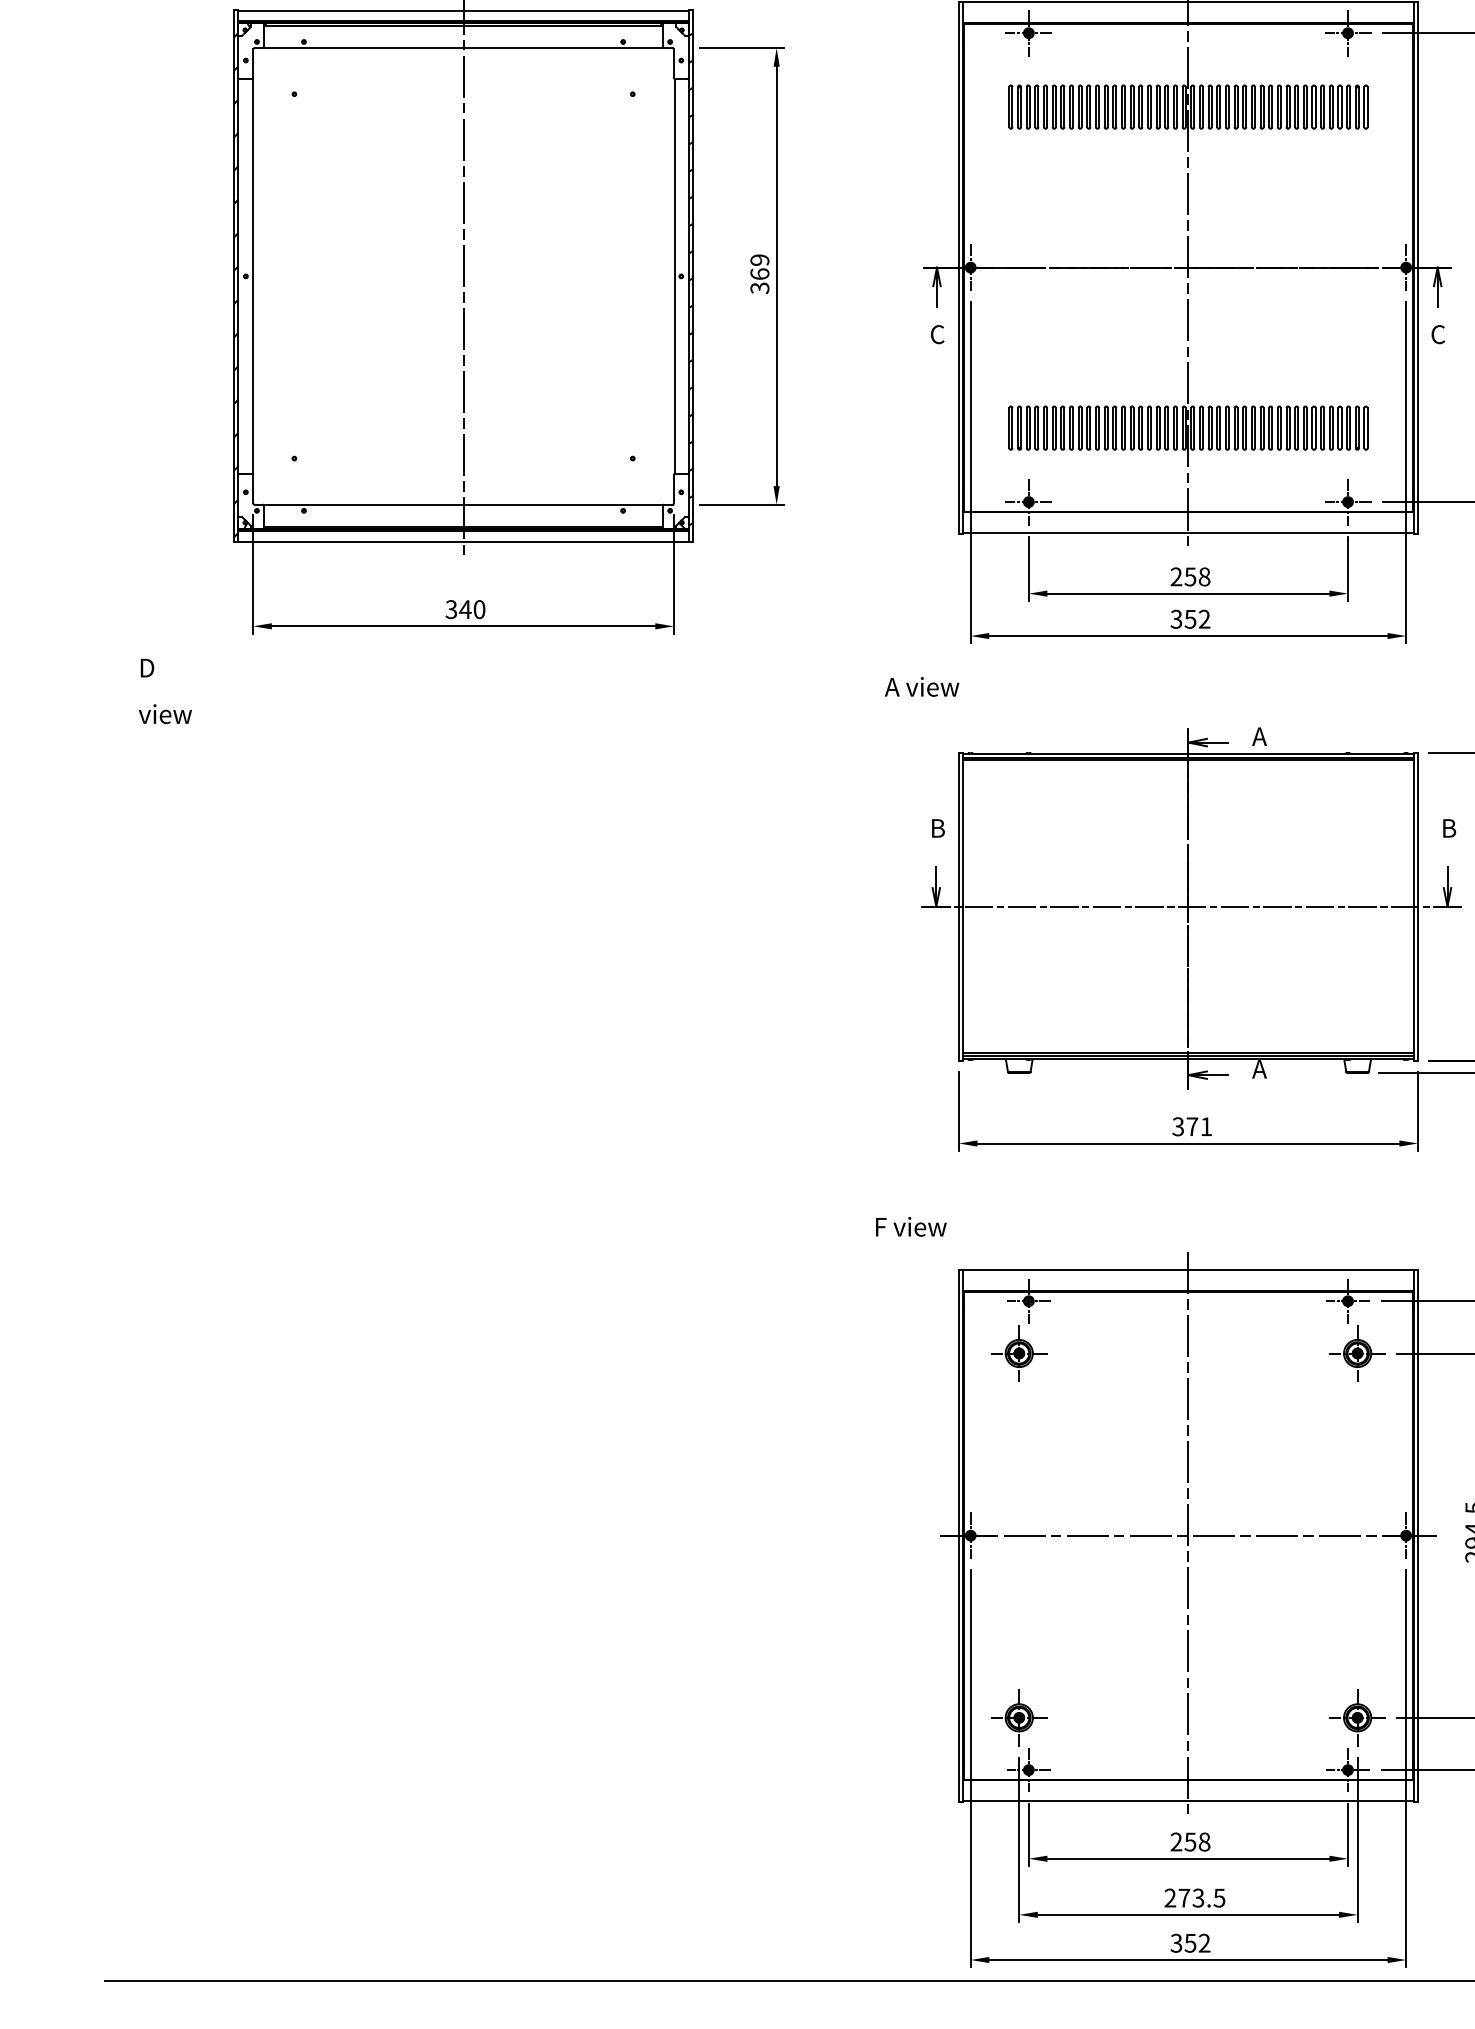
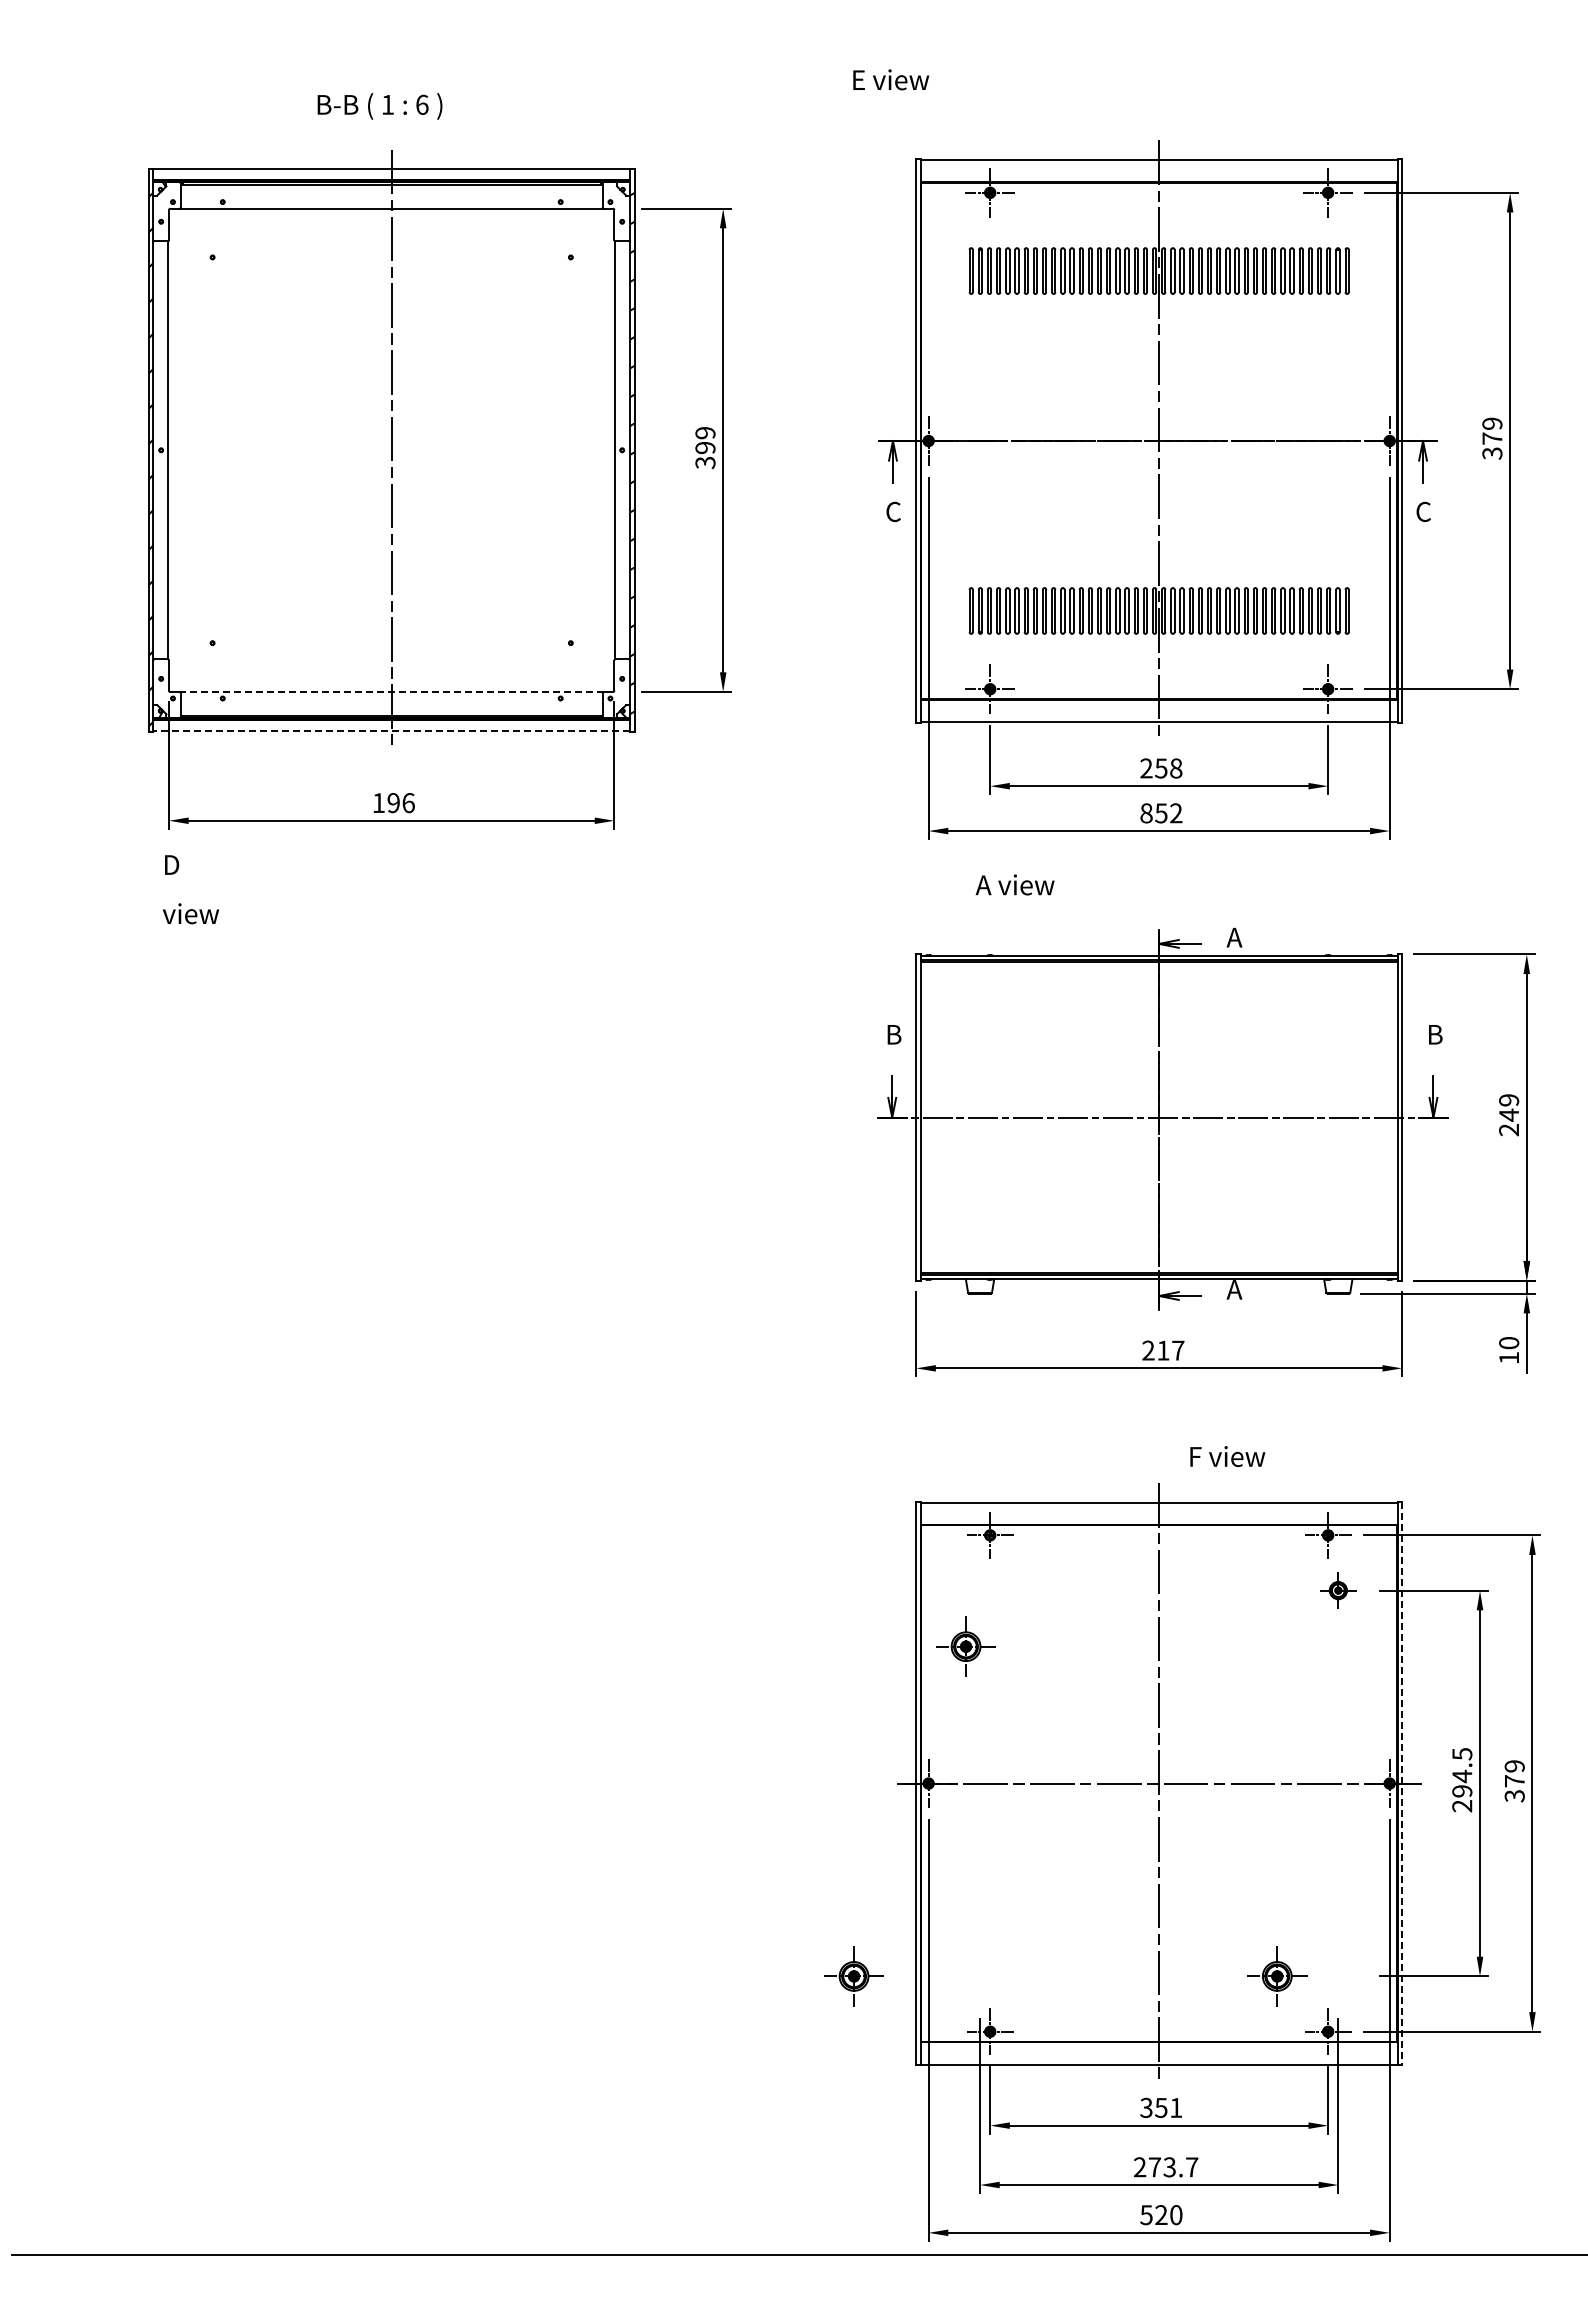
text: (759, 273) -> (705, 447), 369 -> 399
line: (463, 504) -> (391, 691), solid -> dashed
line: (463, 542) -> (391, 731), solid -> dashed
text: (465, 610) -> (393, 803), 340 -> 196
text: (1176, 619) -> (1146, 813), 352 -> 852
text: (921, 686) -> (1014, 884), moved
text: (164, 691) -> (190, 889), moved
text: (1192, 1126) -> (1163, 1350), 371 -> 217
text: (911, 1226) -> (1227, 1456), moved
part: (1018, 1353) -> (965, 1646), moved
part: (1357, 1353) -> (1338, 1590), size x0.6
line: (1418, 1535) -> (1402, 1783), solid -> dashed
part: (1018, 1717) -> (853, 1976), moved
part: (1357, 1717) -> (1277, 1976), moved
text: (1190, 1841) -> (1161, 2107), 258 -> 351
text: (1218, 1898) -> (1191, 2167), 273.5 -> 273.7
text: (1190, 1943) -> (1161, 2215), 352 -> 520

